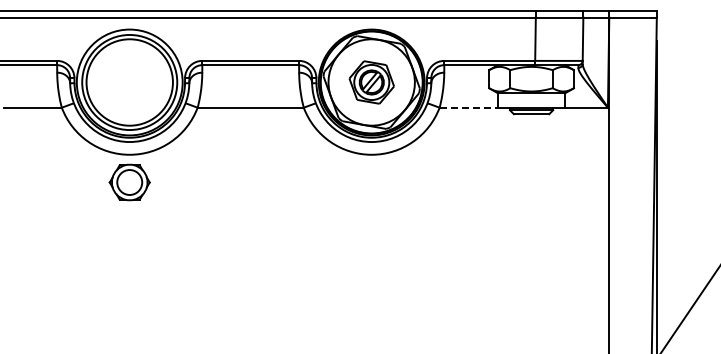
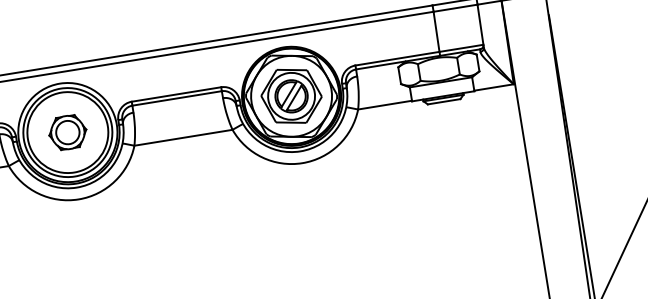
part: (371, 82) -> (291, 96), size x1.43
line: (469, 107) -> (385, 104), dashed -> solid
part: (129, 182) -> (67, 132), moved

